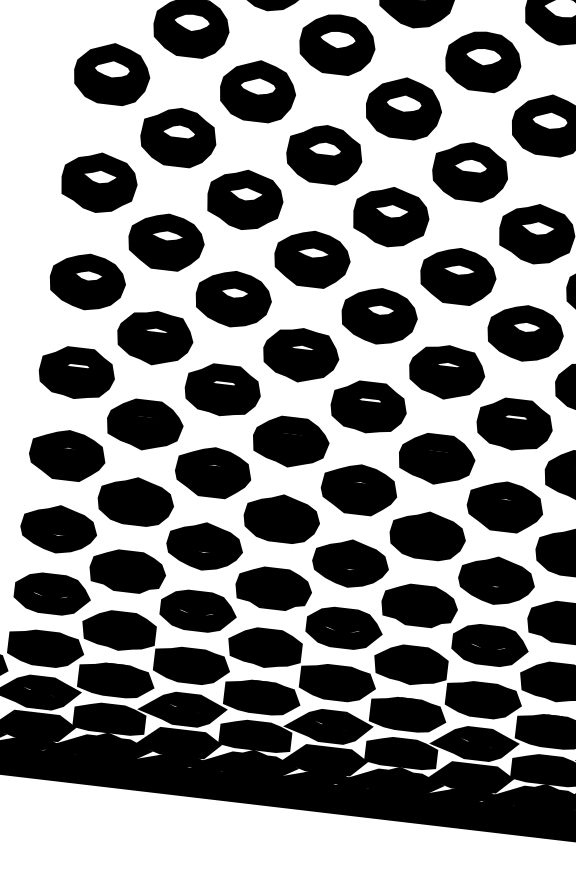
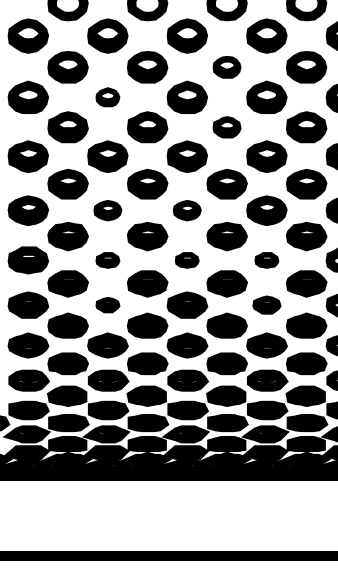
part: (482, 61) -> (226, 67), size x0.7
part: (257, 89) -> (107, 96), size x0.6
part: (469, 171) -> (226, 127), size x0.7
part: (232, 298) -> (107, 210), size x0.7
part: (377, 315) -> (186, 210), size x0.7
part: (222, 390) -> (107, 260), size x0.6
part: (367, 407) -> (186, 260), size x0.6
part: (513, 424) -> (266, 260), size x0.6
part: (212, 471) -> (107, 304), size x0.6
part: (504, 505) -> (266, 304), size x0.7

